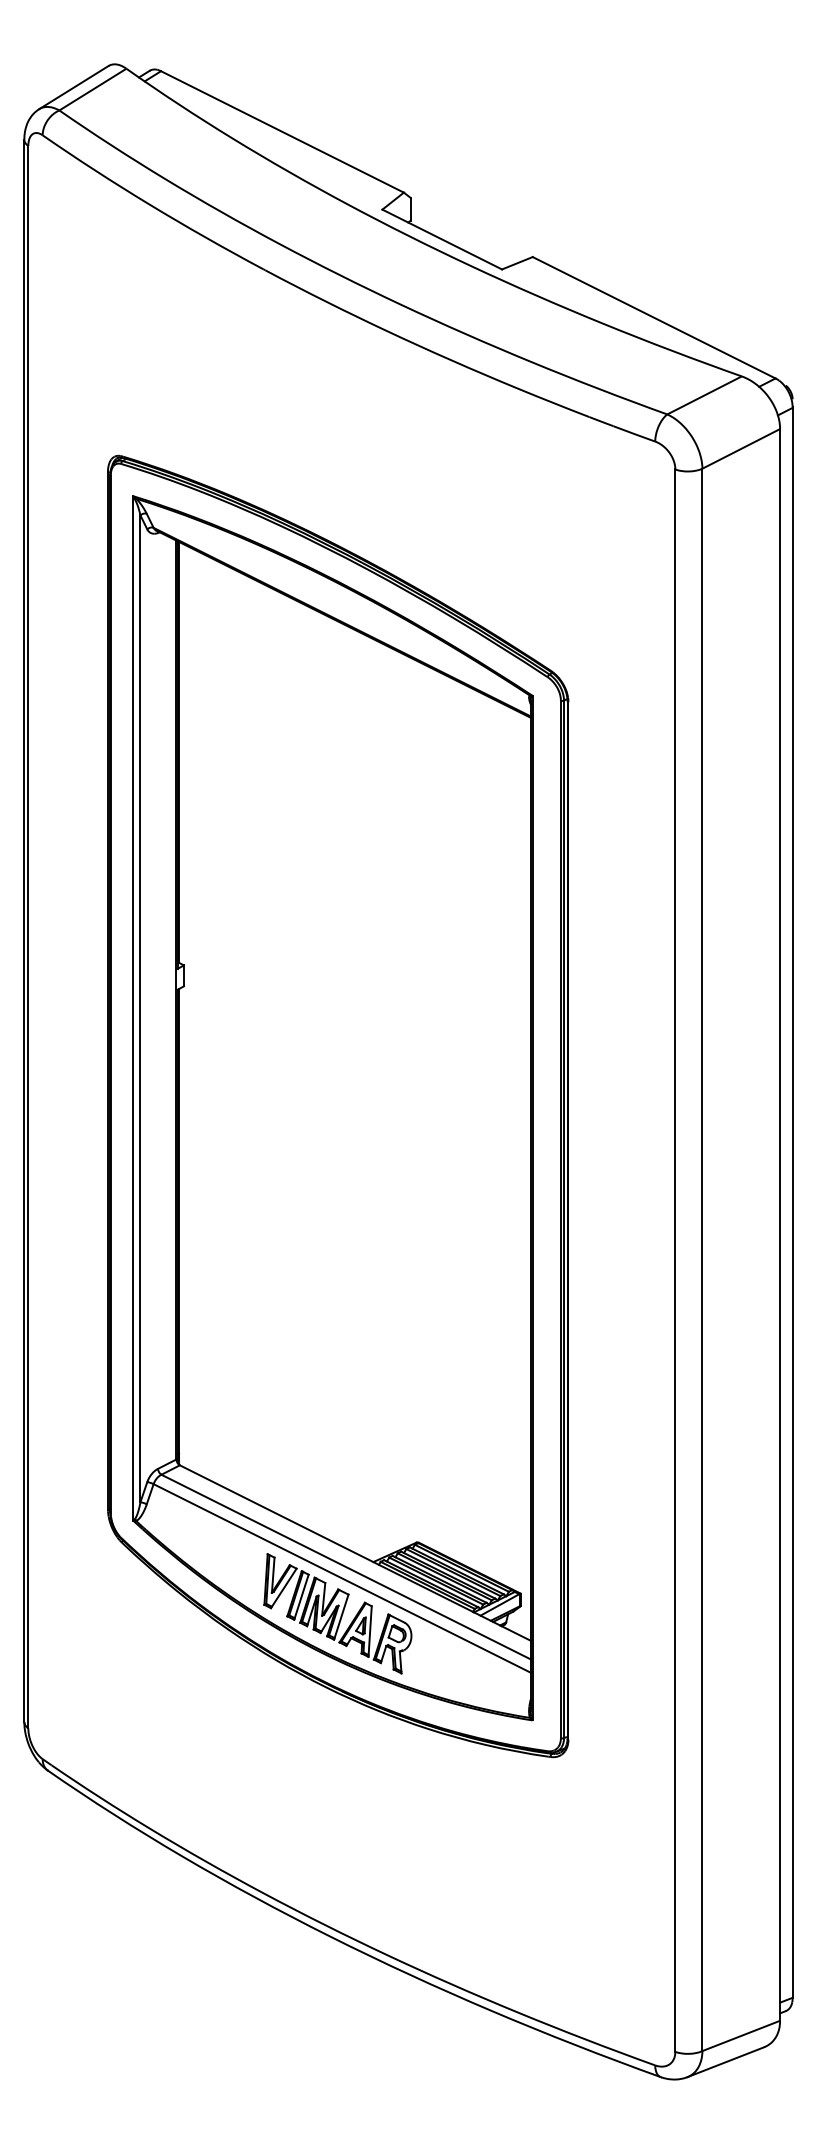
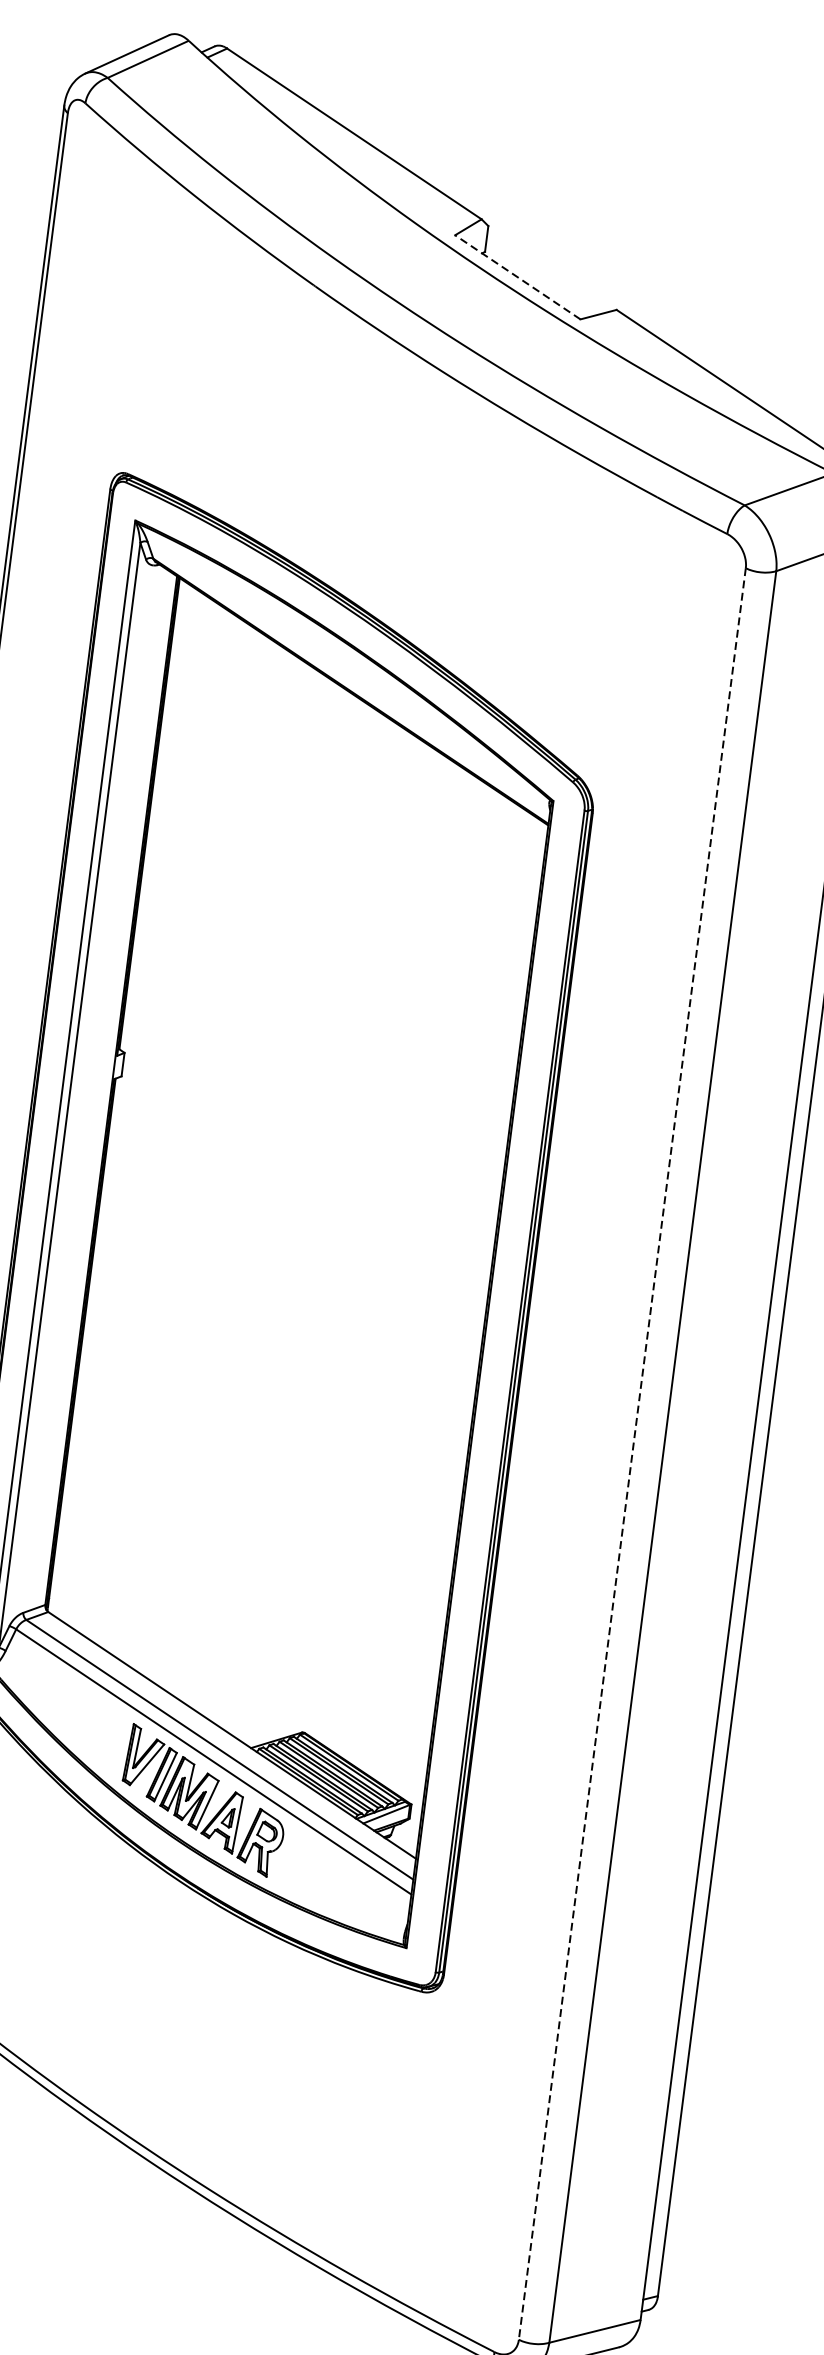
line: (442, 239) -> (518, 277), solid -> dashed
line: (675, 1261) -> (632, 1454), solid -> dashed

